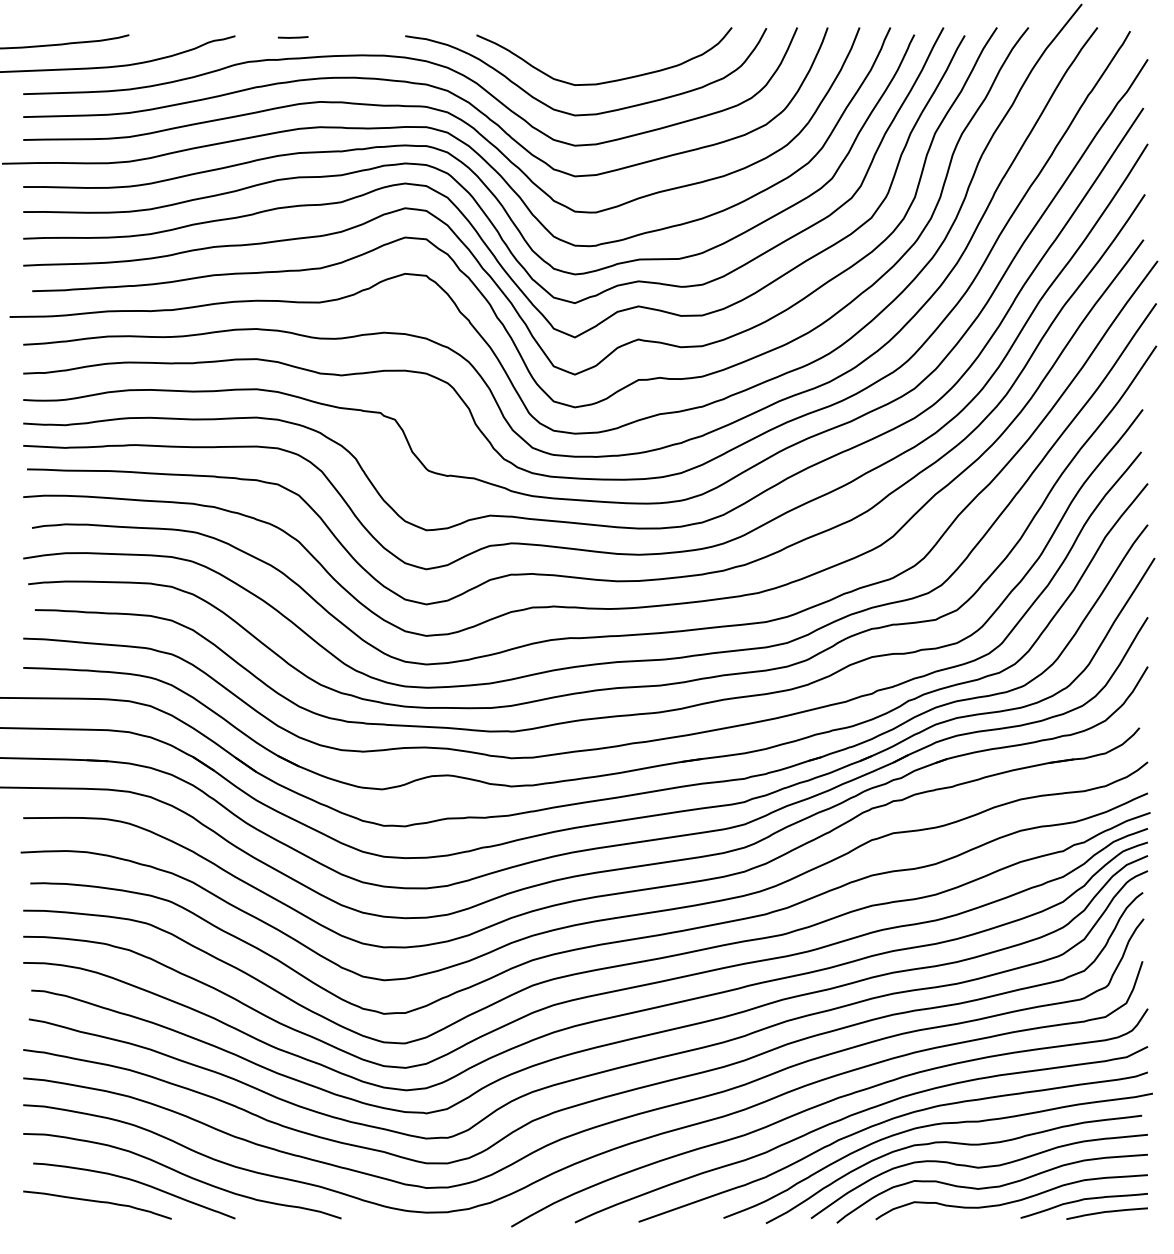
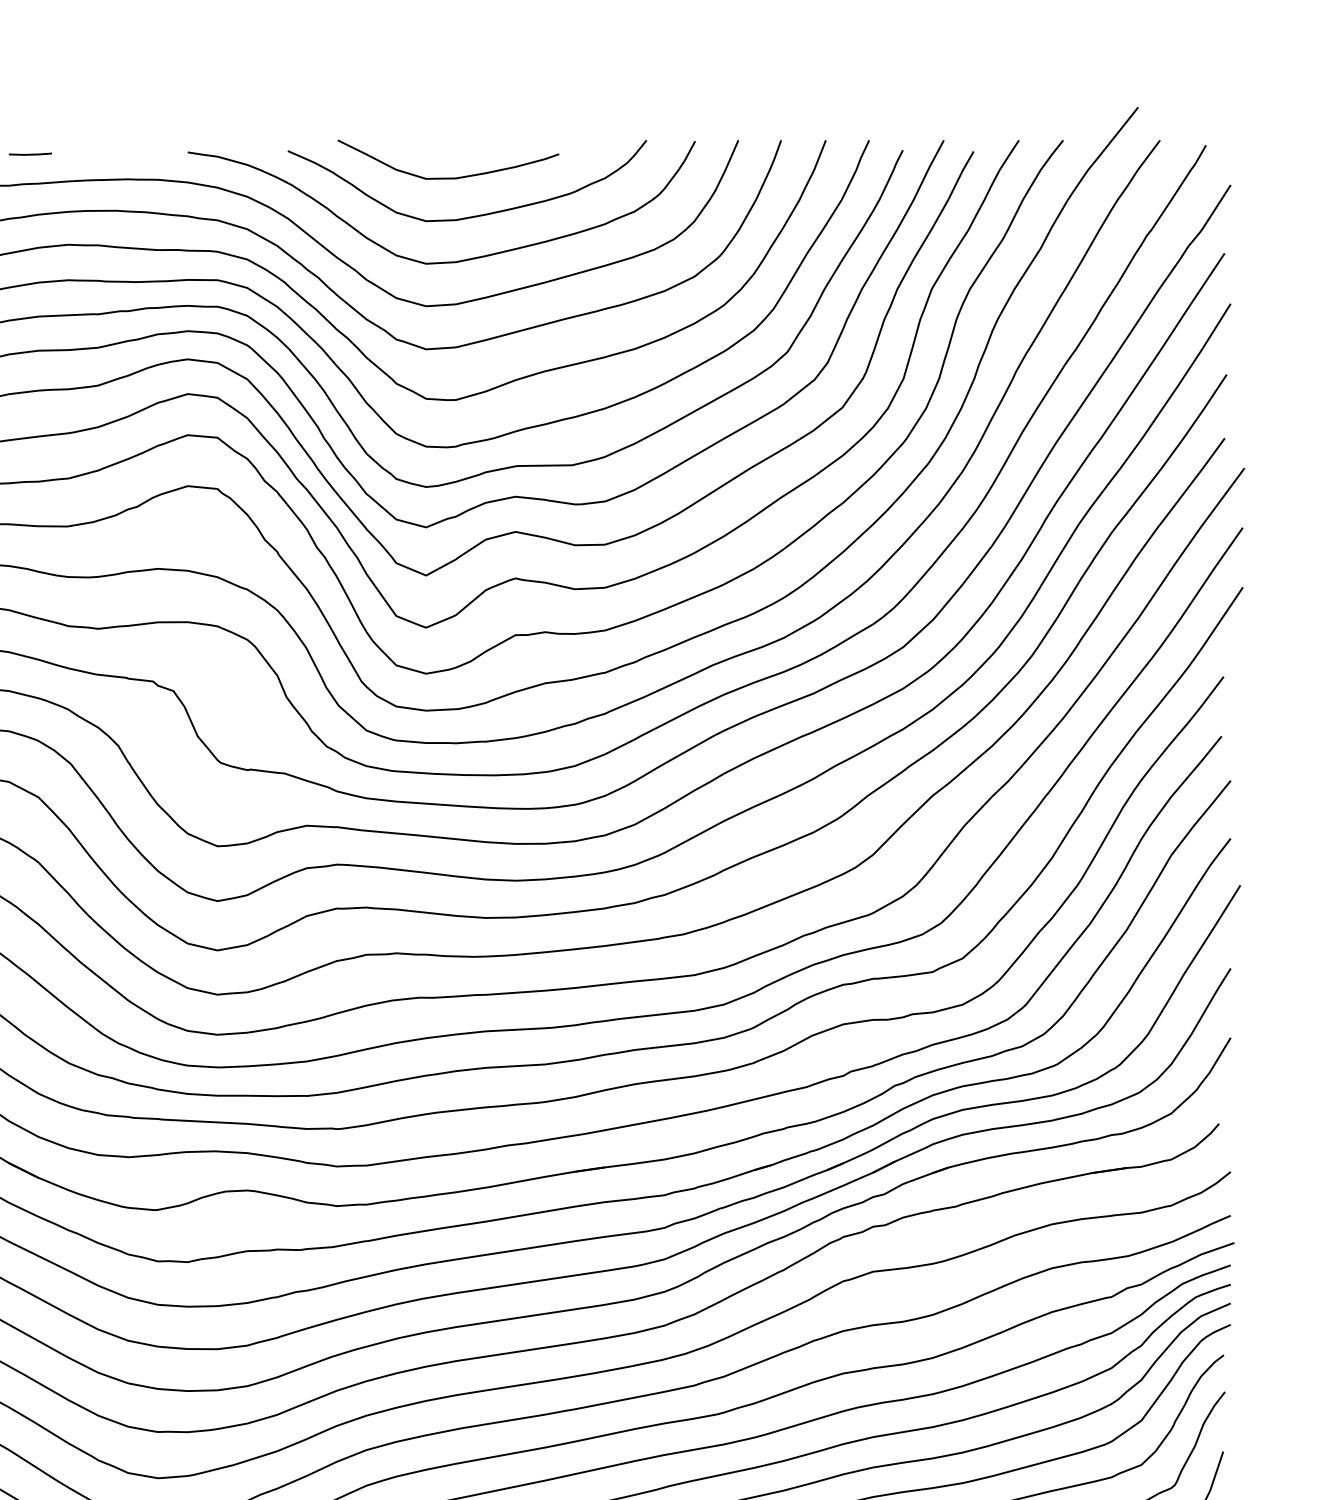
curve: (590, 53) -> (447, 176), added

